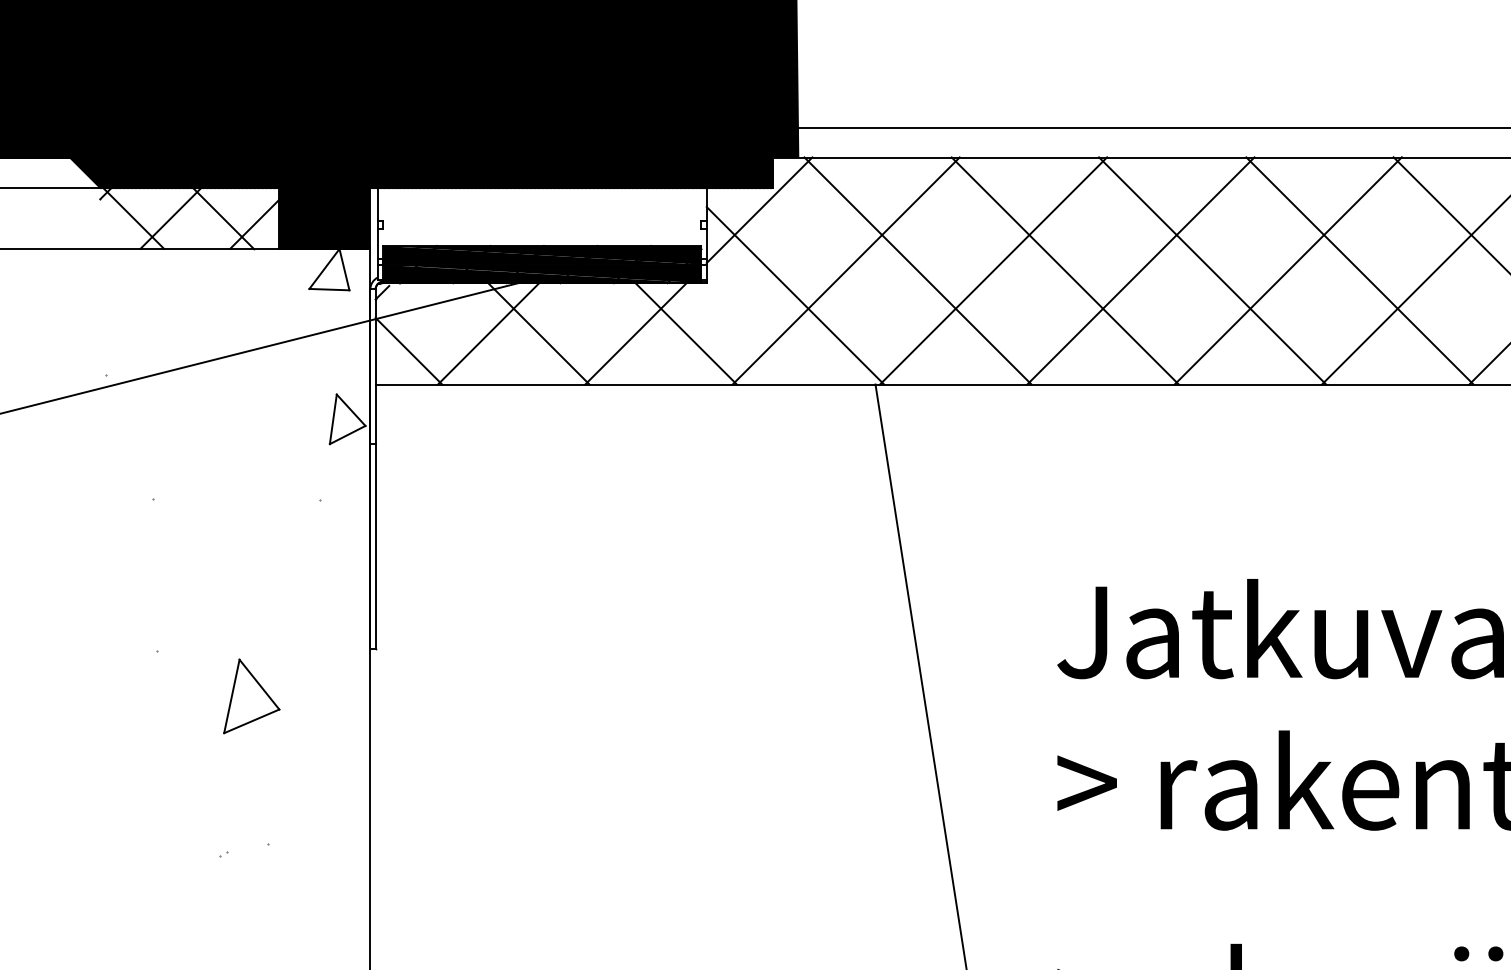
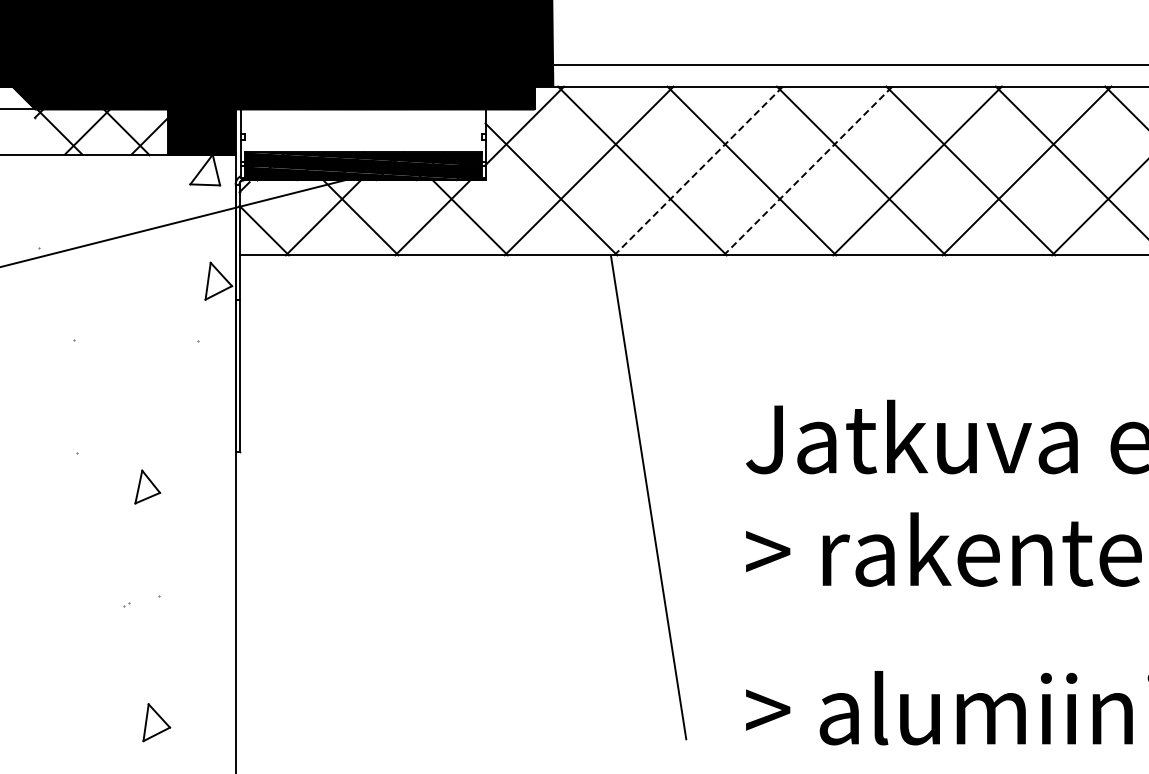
line: (993, 270) -> (698, 170), solid -> dashed
line: (1141, 270) -> (808, 170), solid -> dashed
part: (251, 695) -> (147, 486), size x0.6

